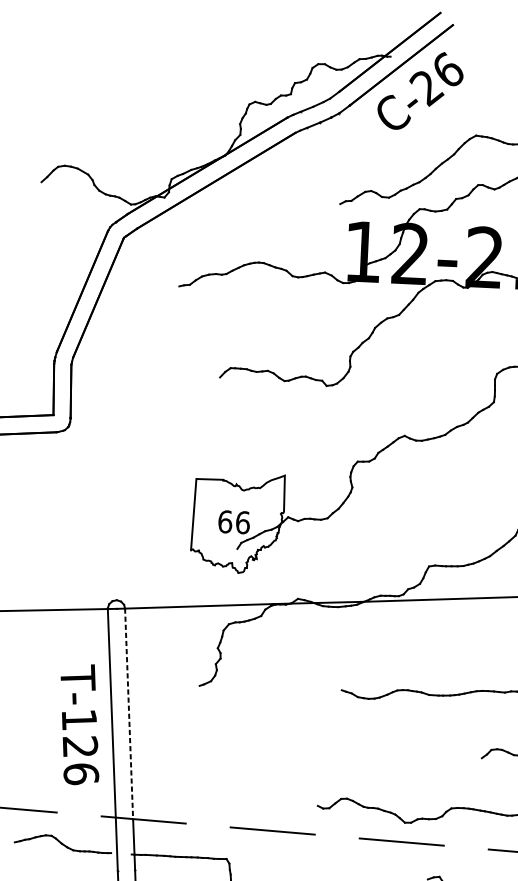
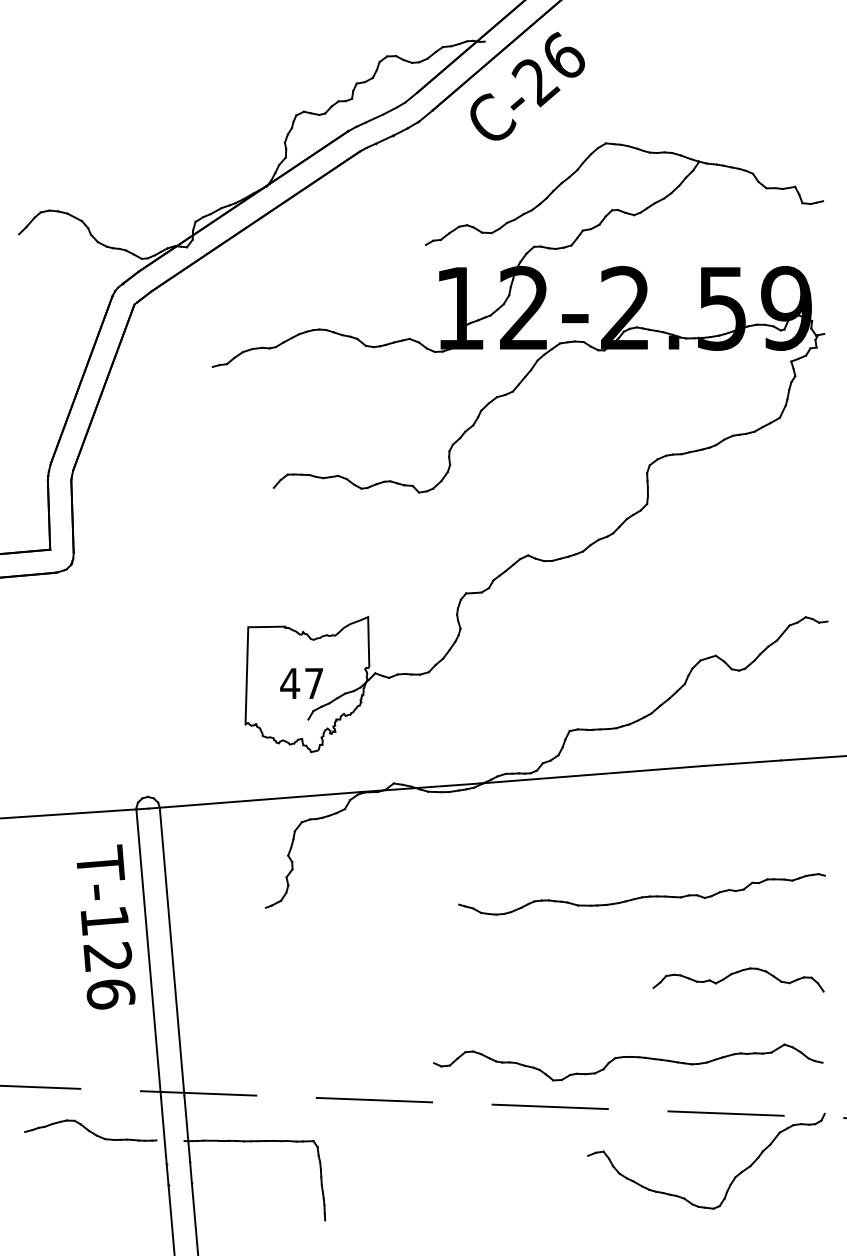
text: (233, 522) -> (301, 683), 66 -> 47
line: (129, 714) -> (172, 951), dashed -> solid
text: (79, 724) -> (105, 926), moved

